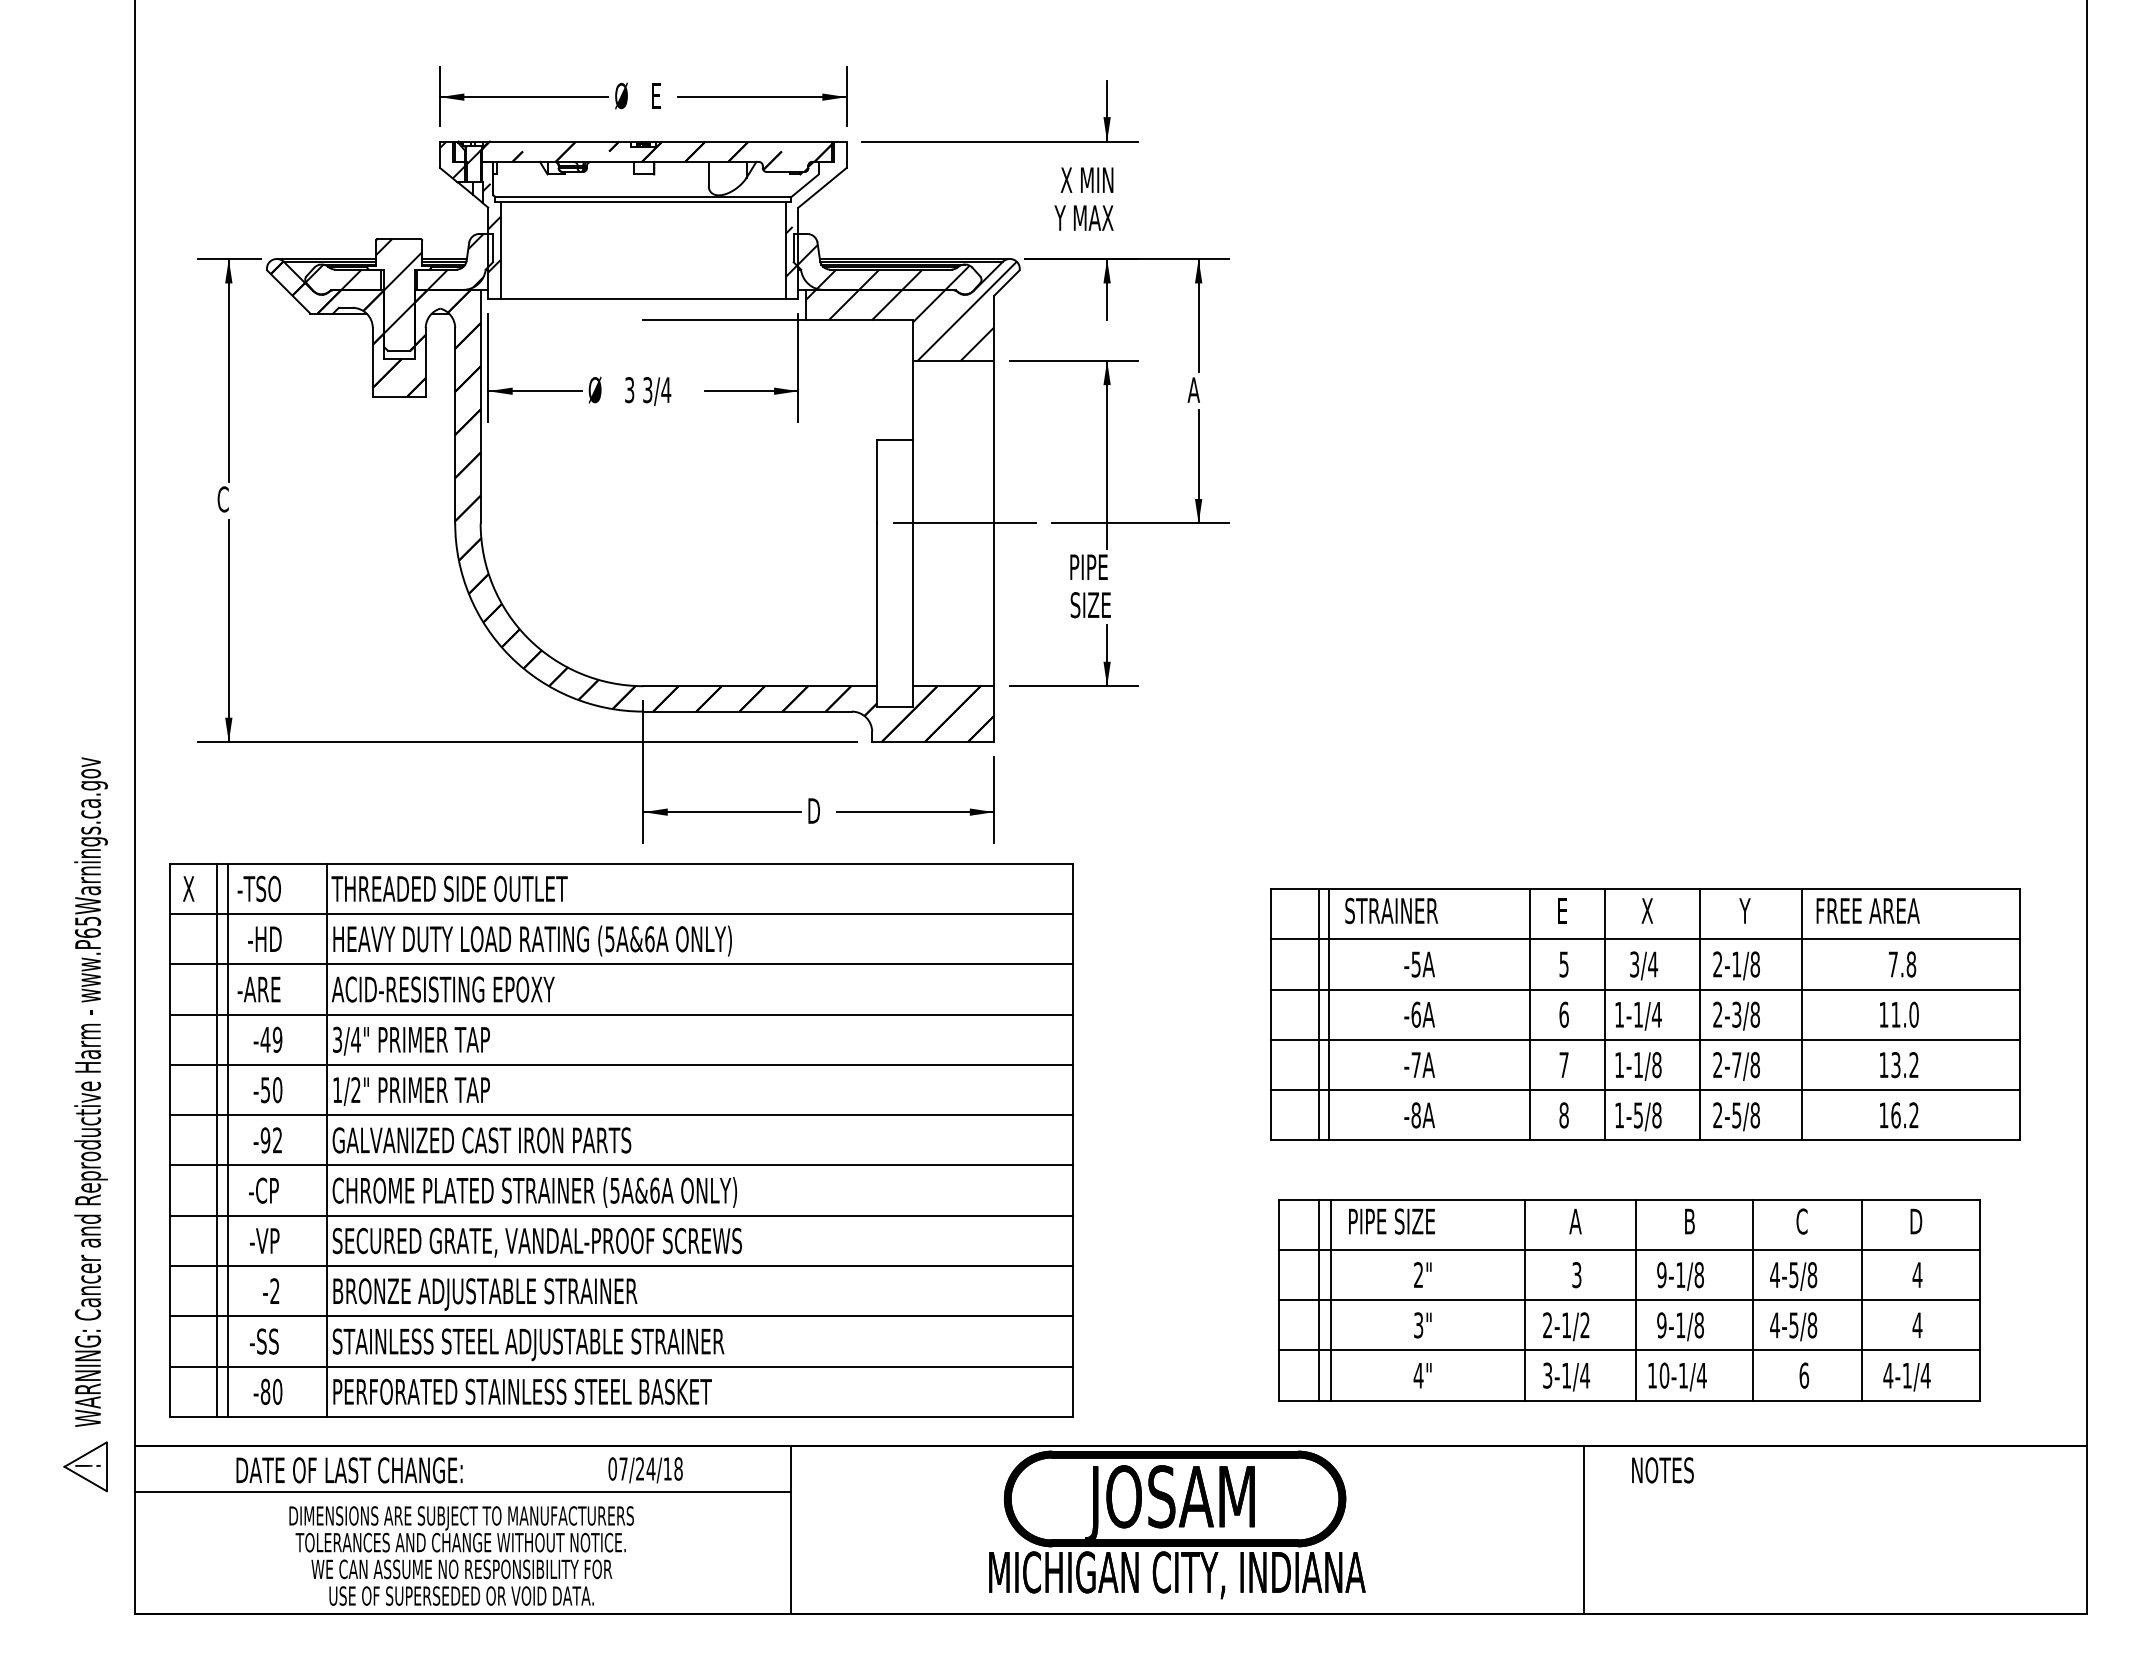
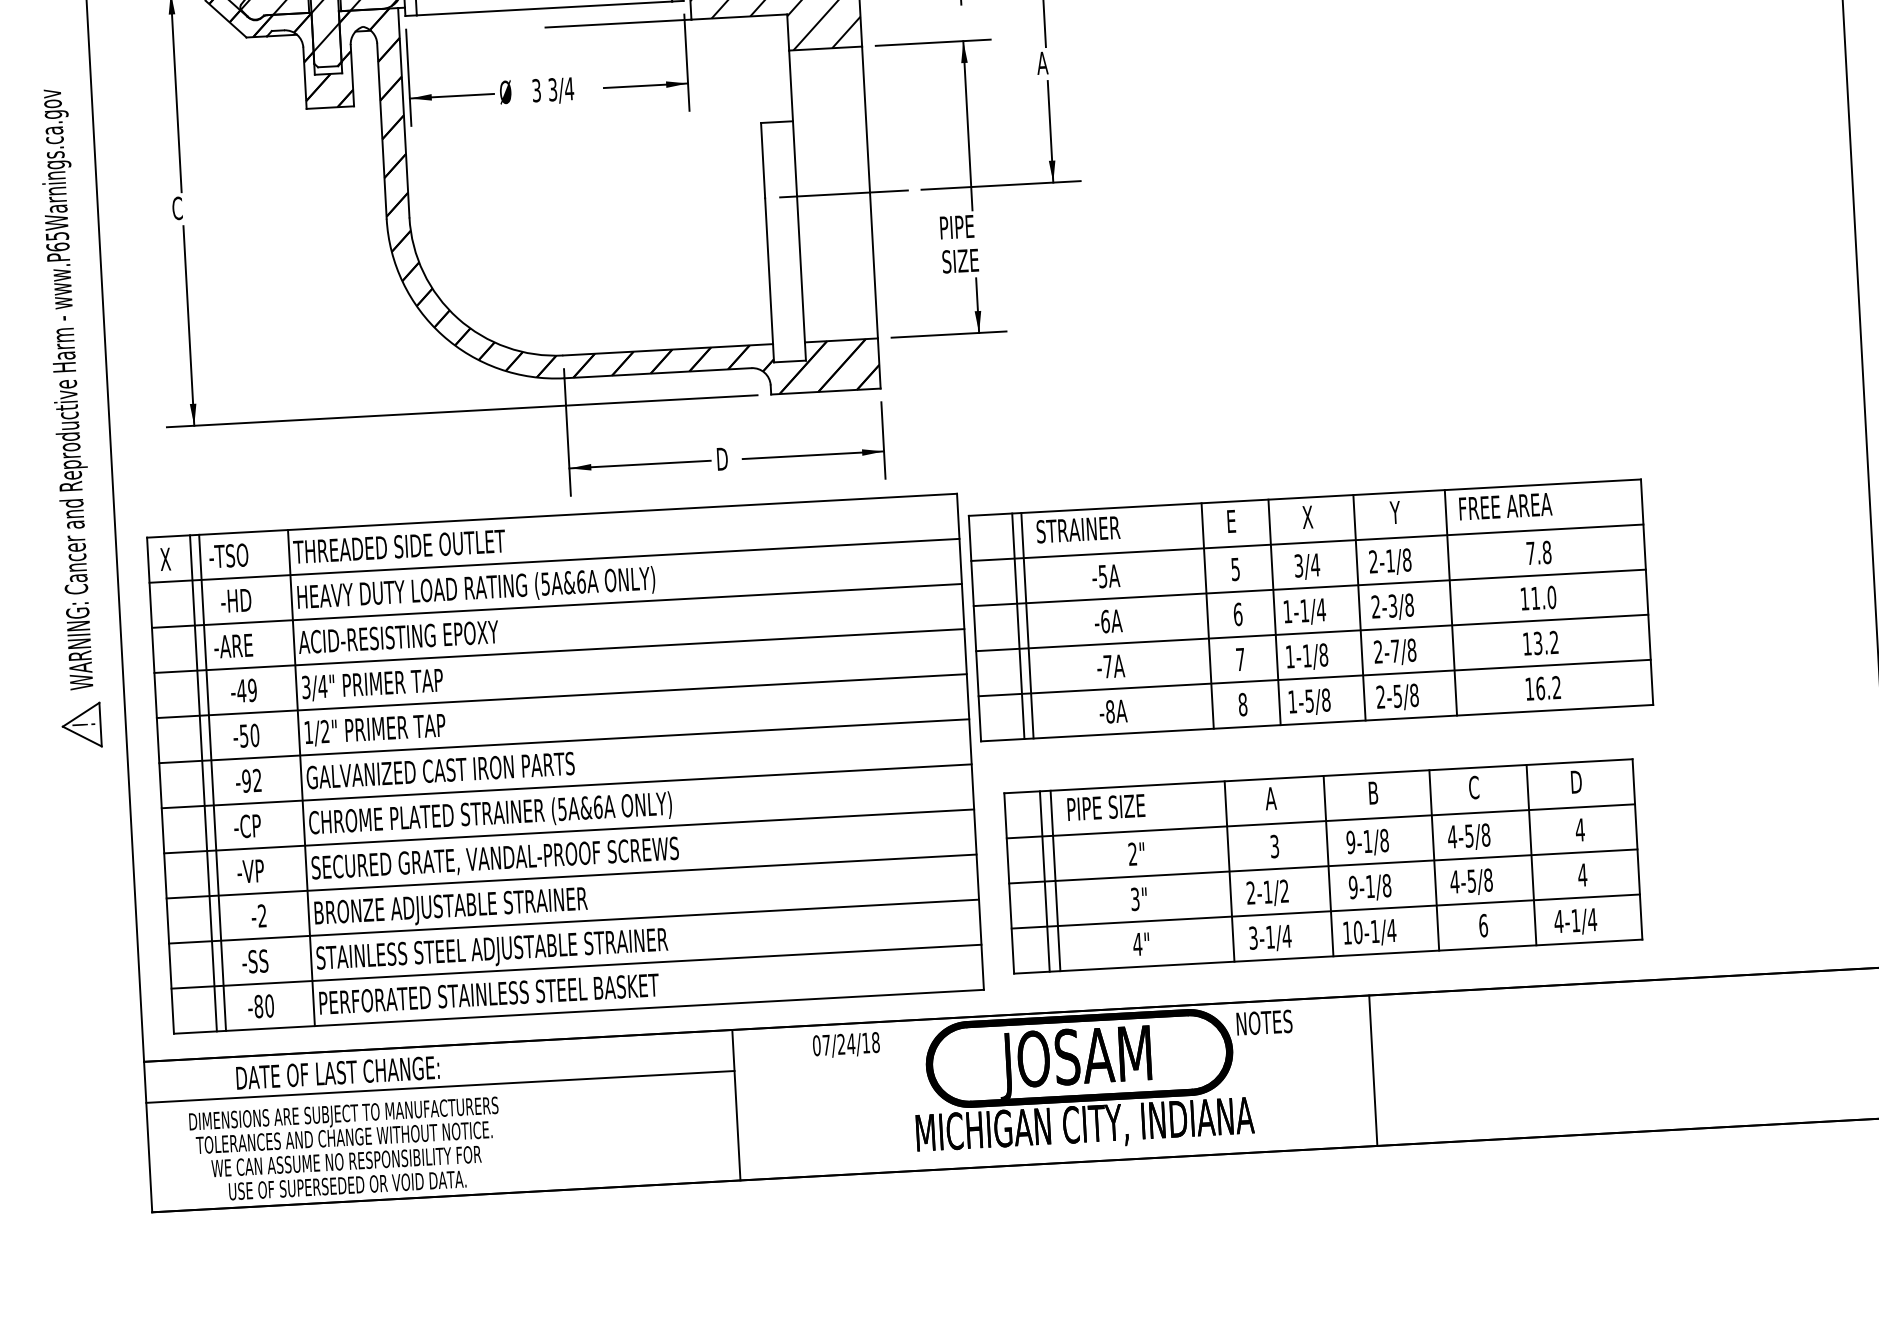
part: (1645, 1014) -> (1311, 610), moved
part: (85, 1124) -> (65, 418), moved
part: (1629, 1300) -> (1323, 866), moved
text: (645, 1470) -> (846, 1045), moved
text: (1662, 1470) -> (1264, 1022), moved
line: (1583, 1530) -> (1372, 1070), moved
text: (461, 1555) -> (345, 1149), moved

